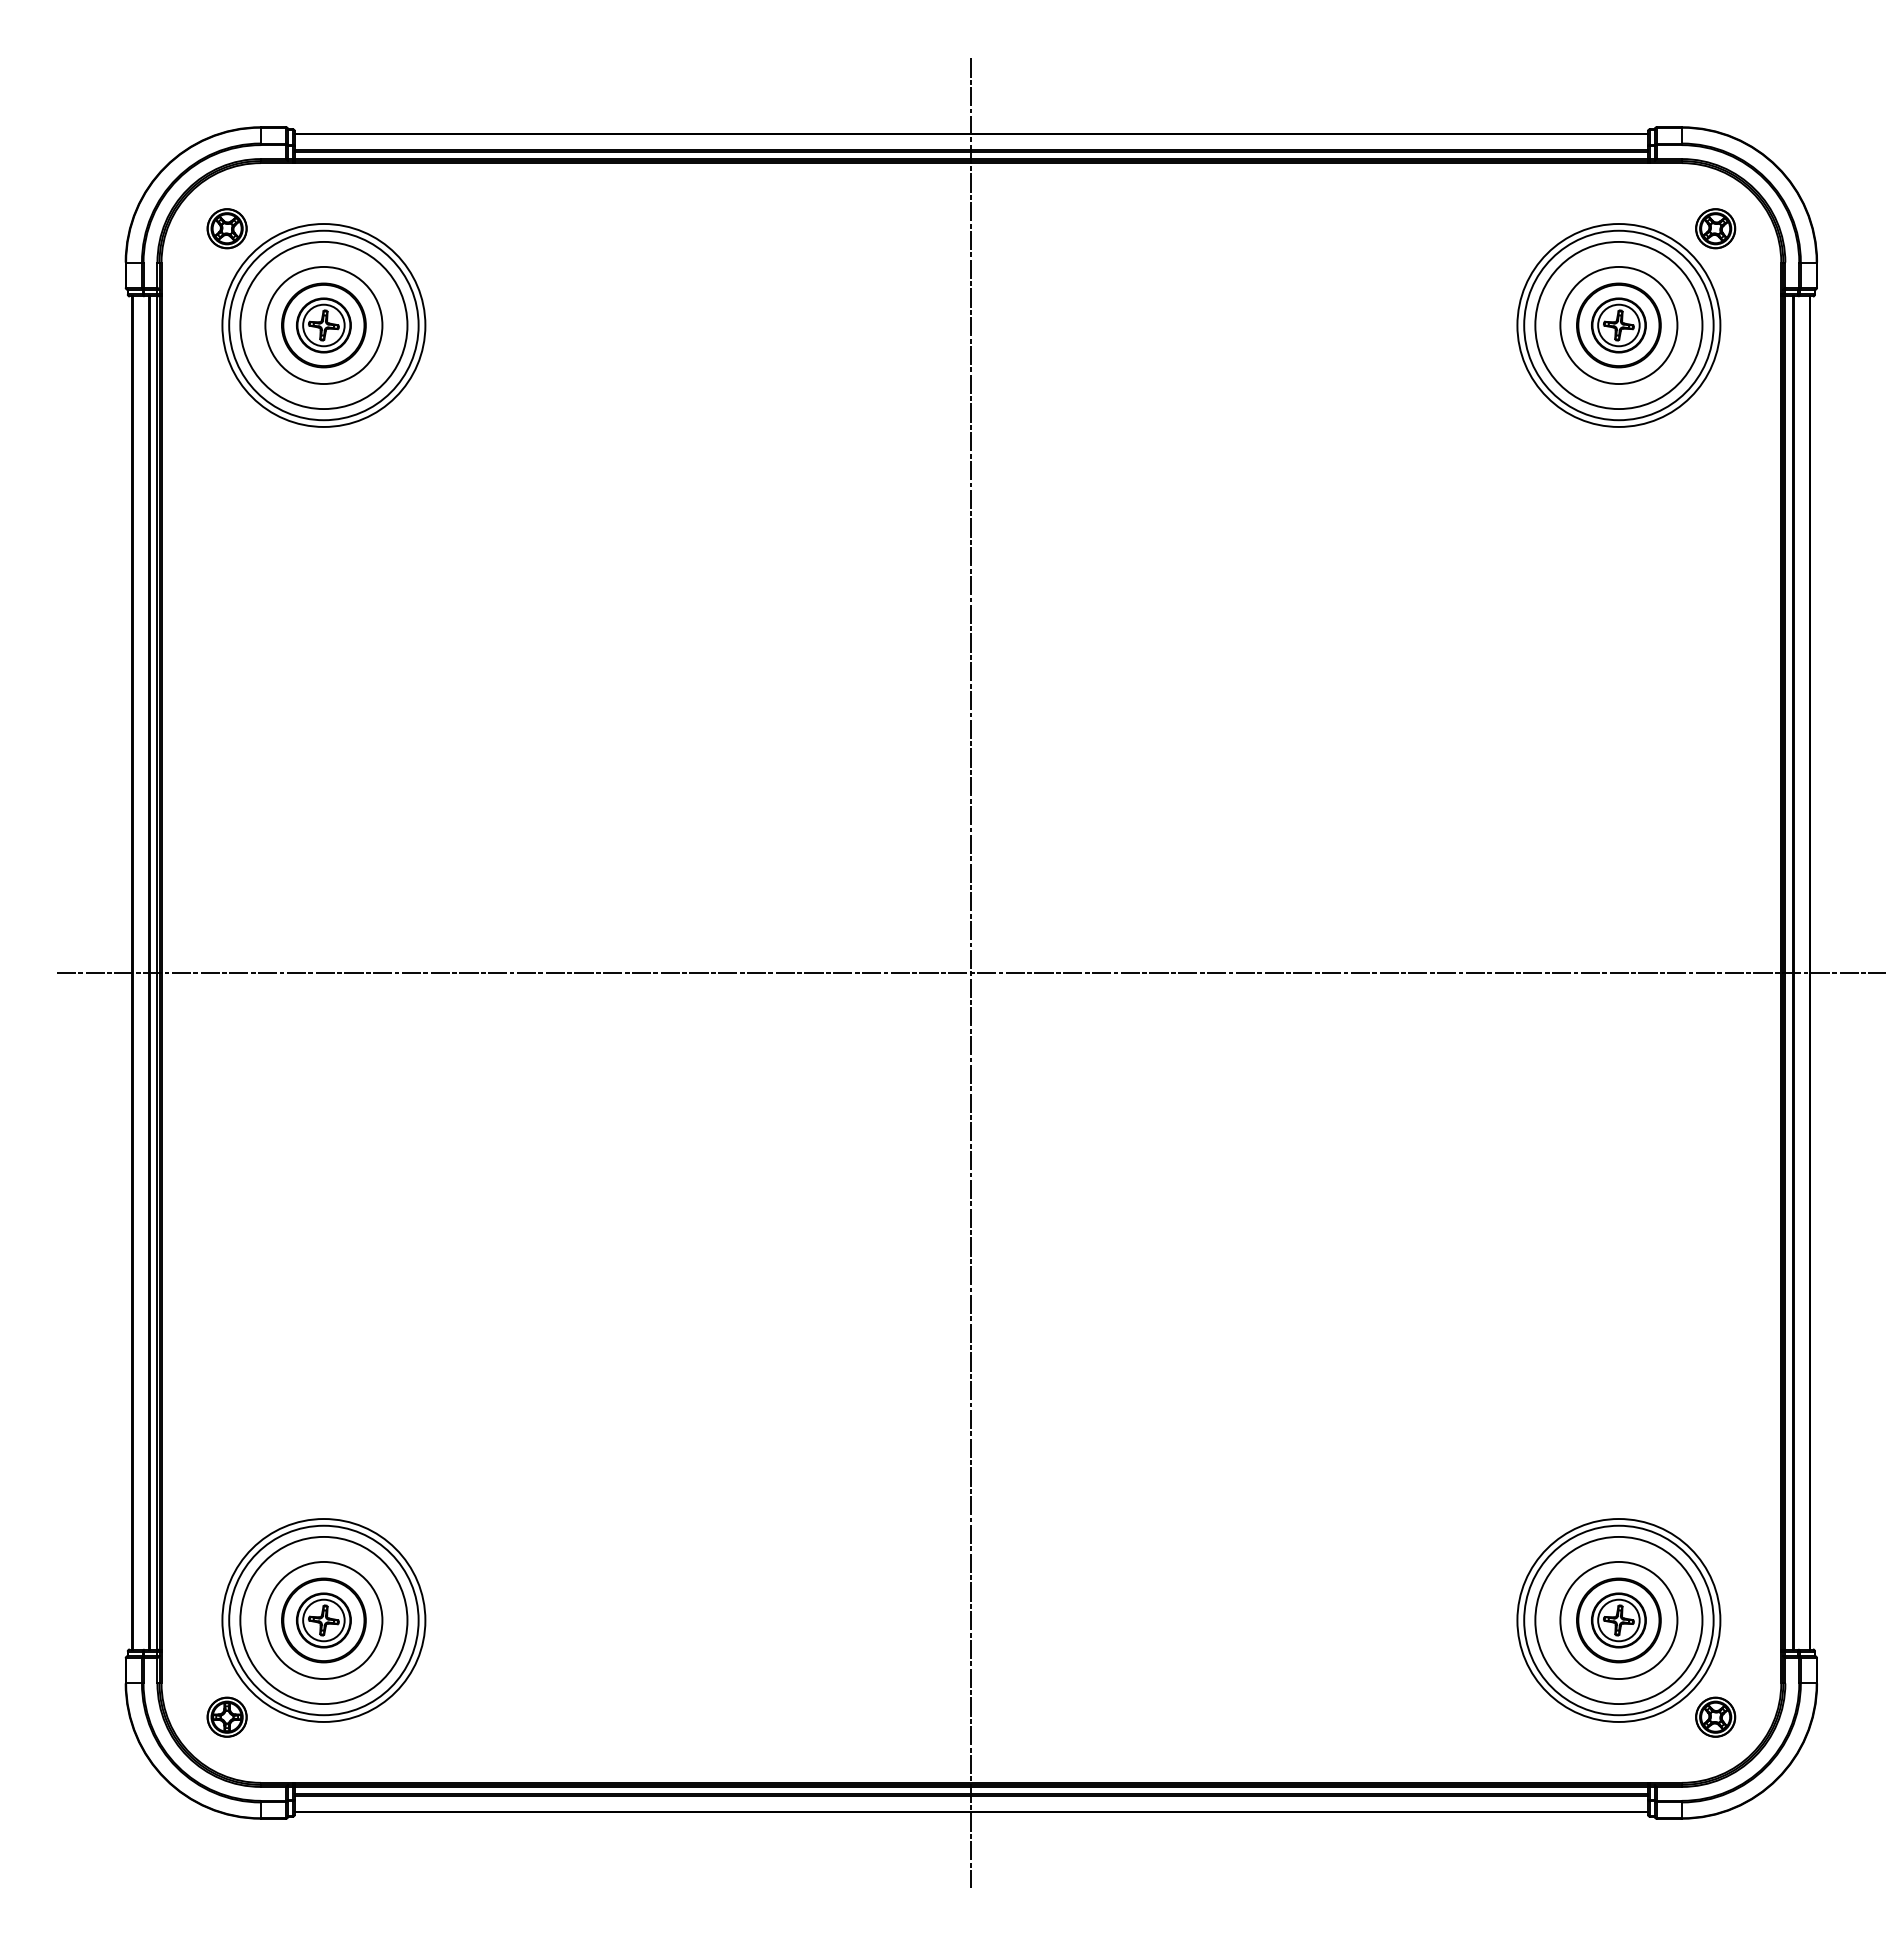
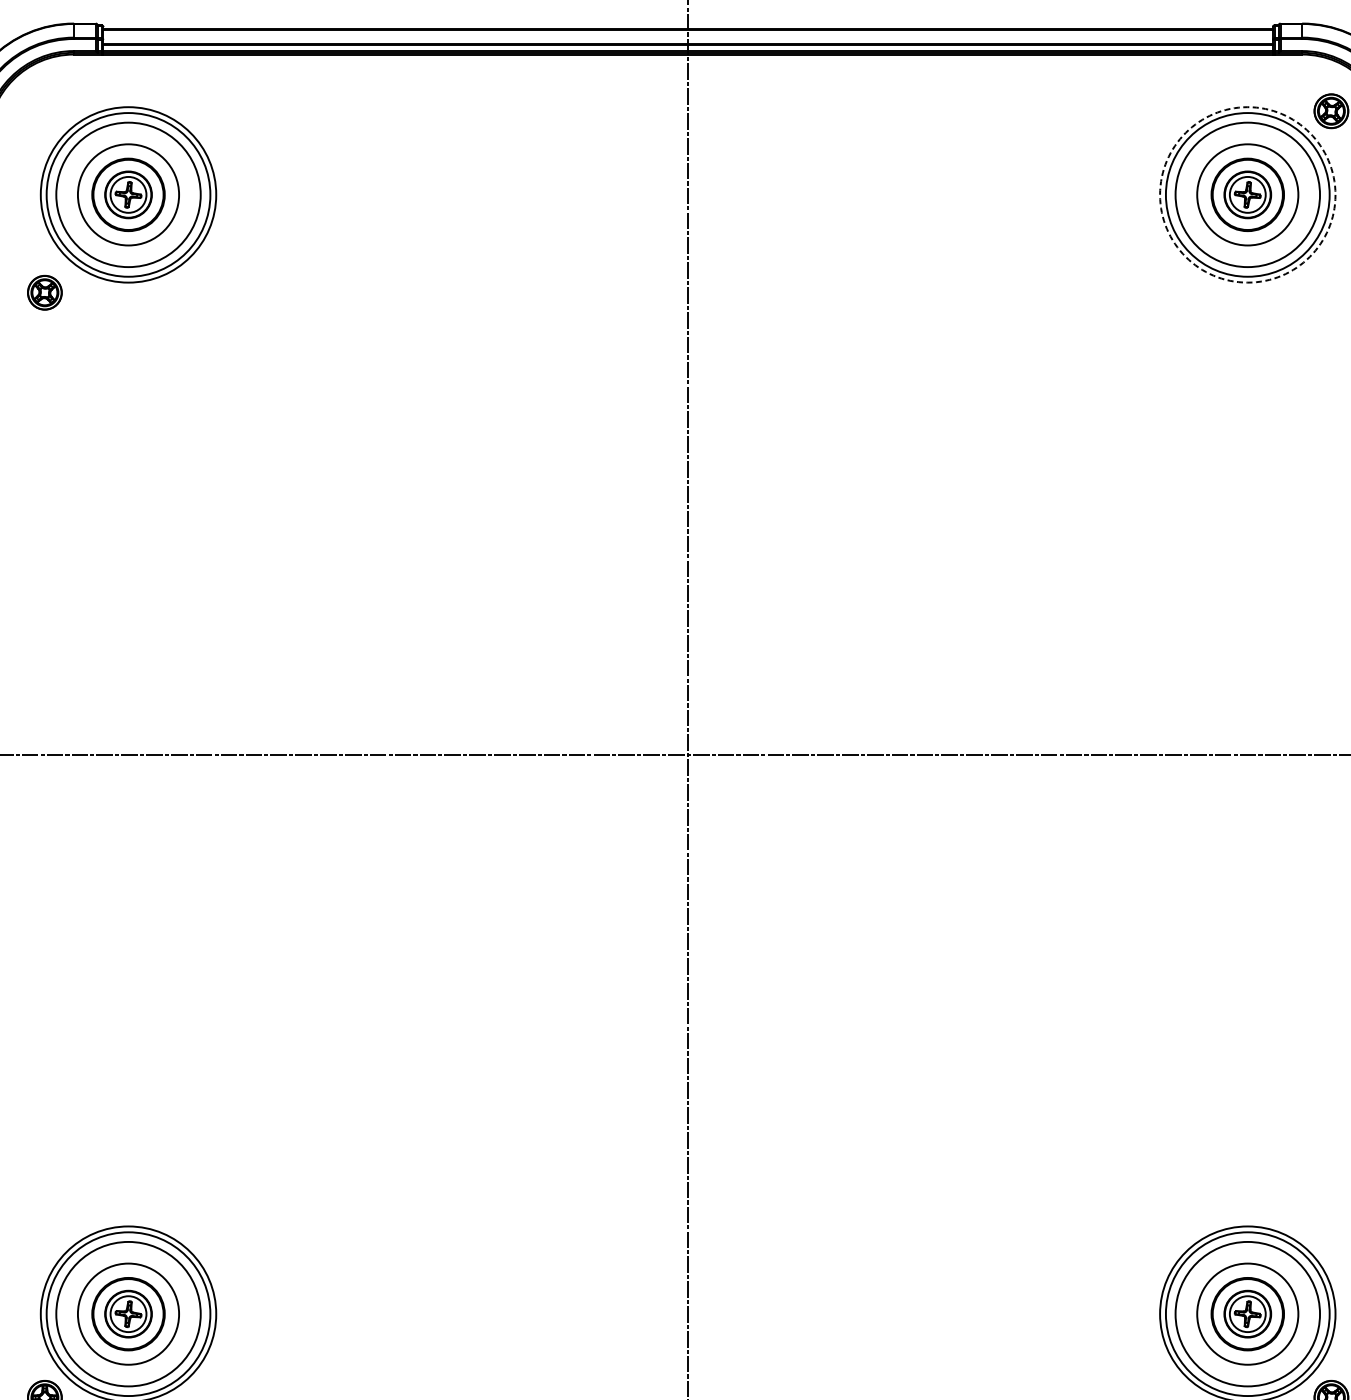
part: (226, 228) -> (44, 292), moved
circle: (1618, 325) -> (1247, 194), solid -> dashed

